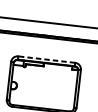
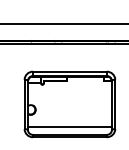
line: (46, 59) -> (69, 71), dashed -> solid
line: (41, 101) -> (69, 126), added

